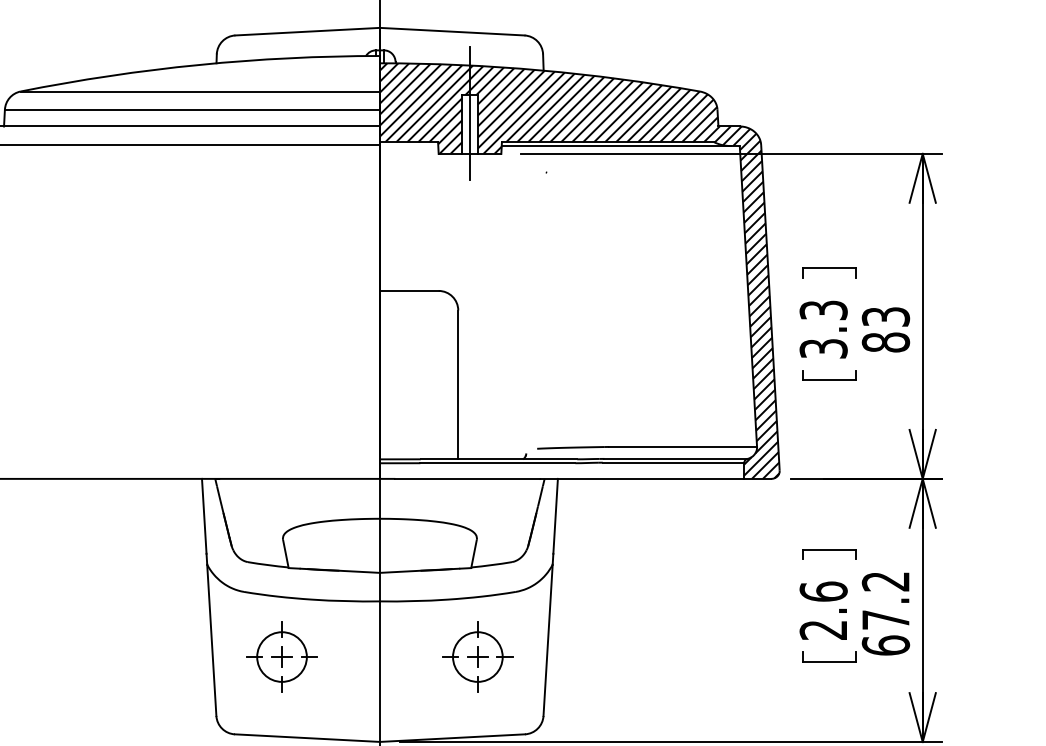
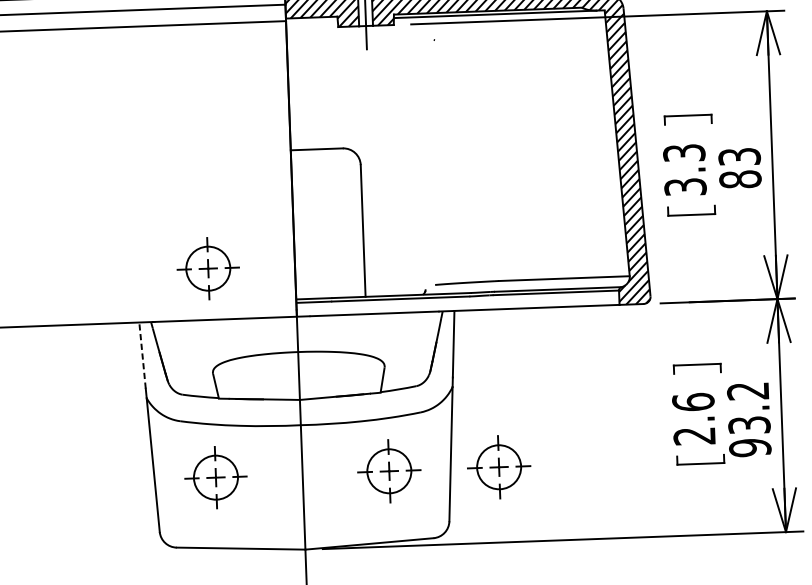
part: (281, 420) -> (207, 268), added
line: (204, 516) -> (142, 355), solid -> dashed
text: (885, 632) -> (749, 436), 67.2 -> 93.2
part: (601, 656) -> (498, 466), added

